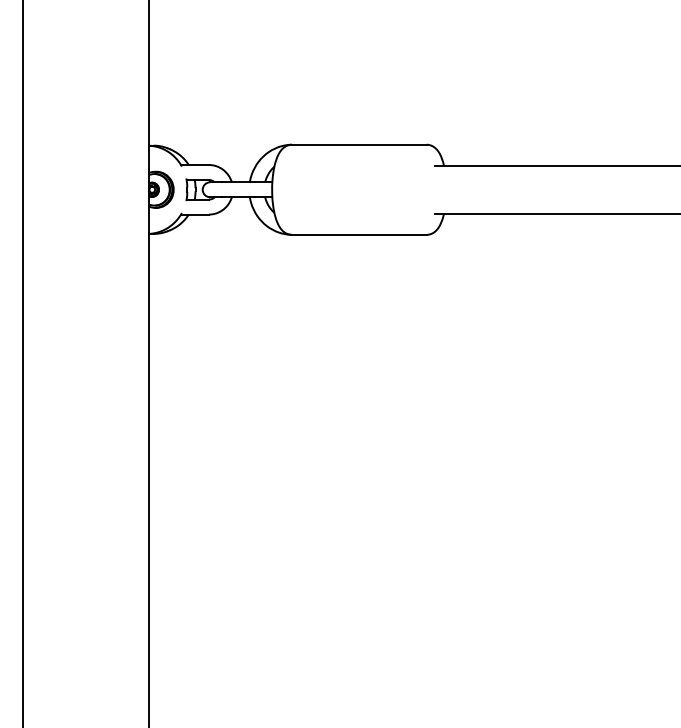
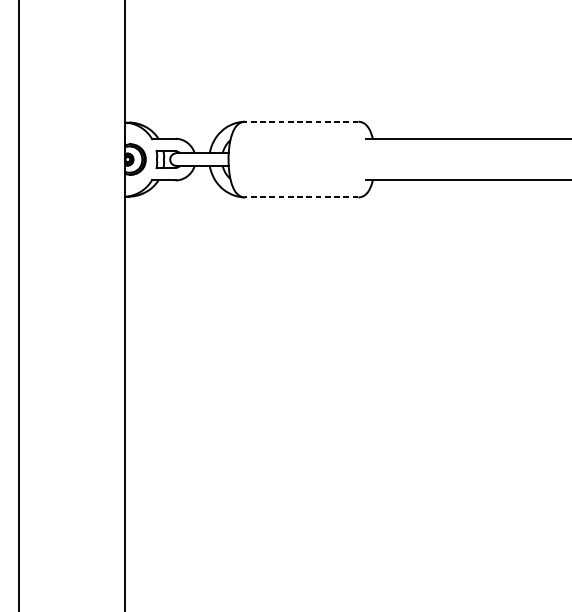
line: (358, 144) -> (301, 121), solid -> dashed
line: (358, 234) -> (301, 197), solid -> dashed

